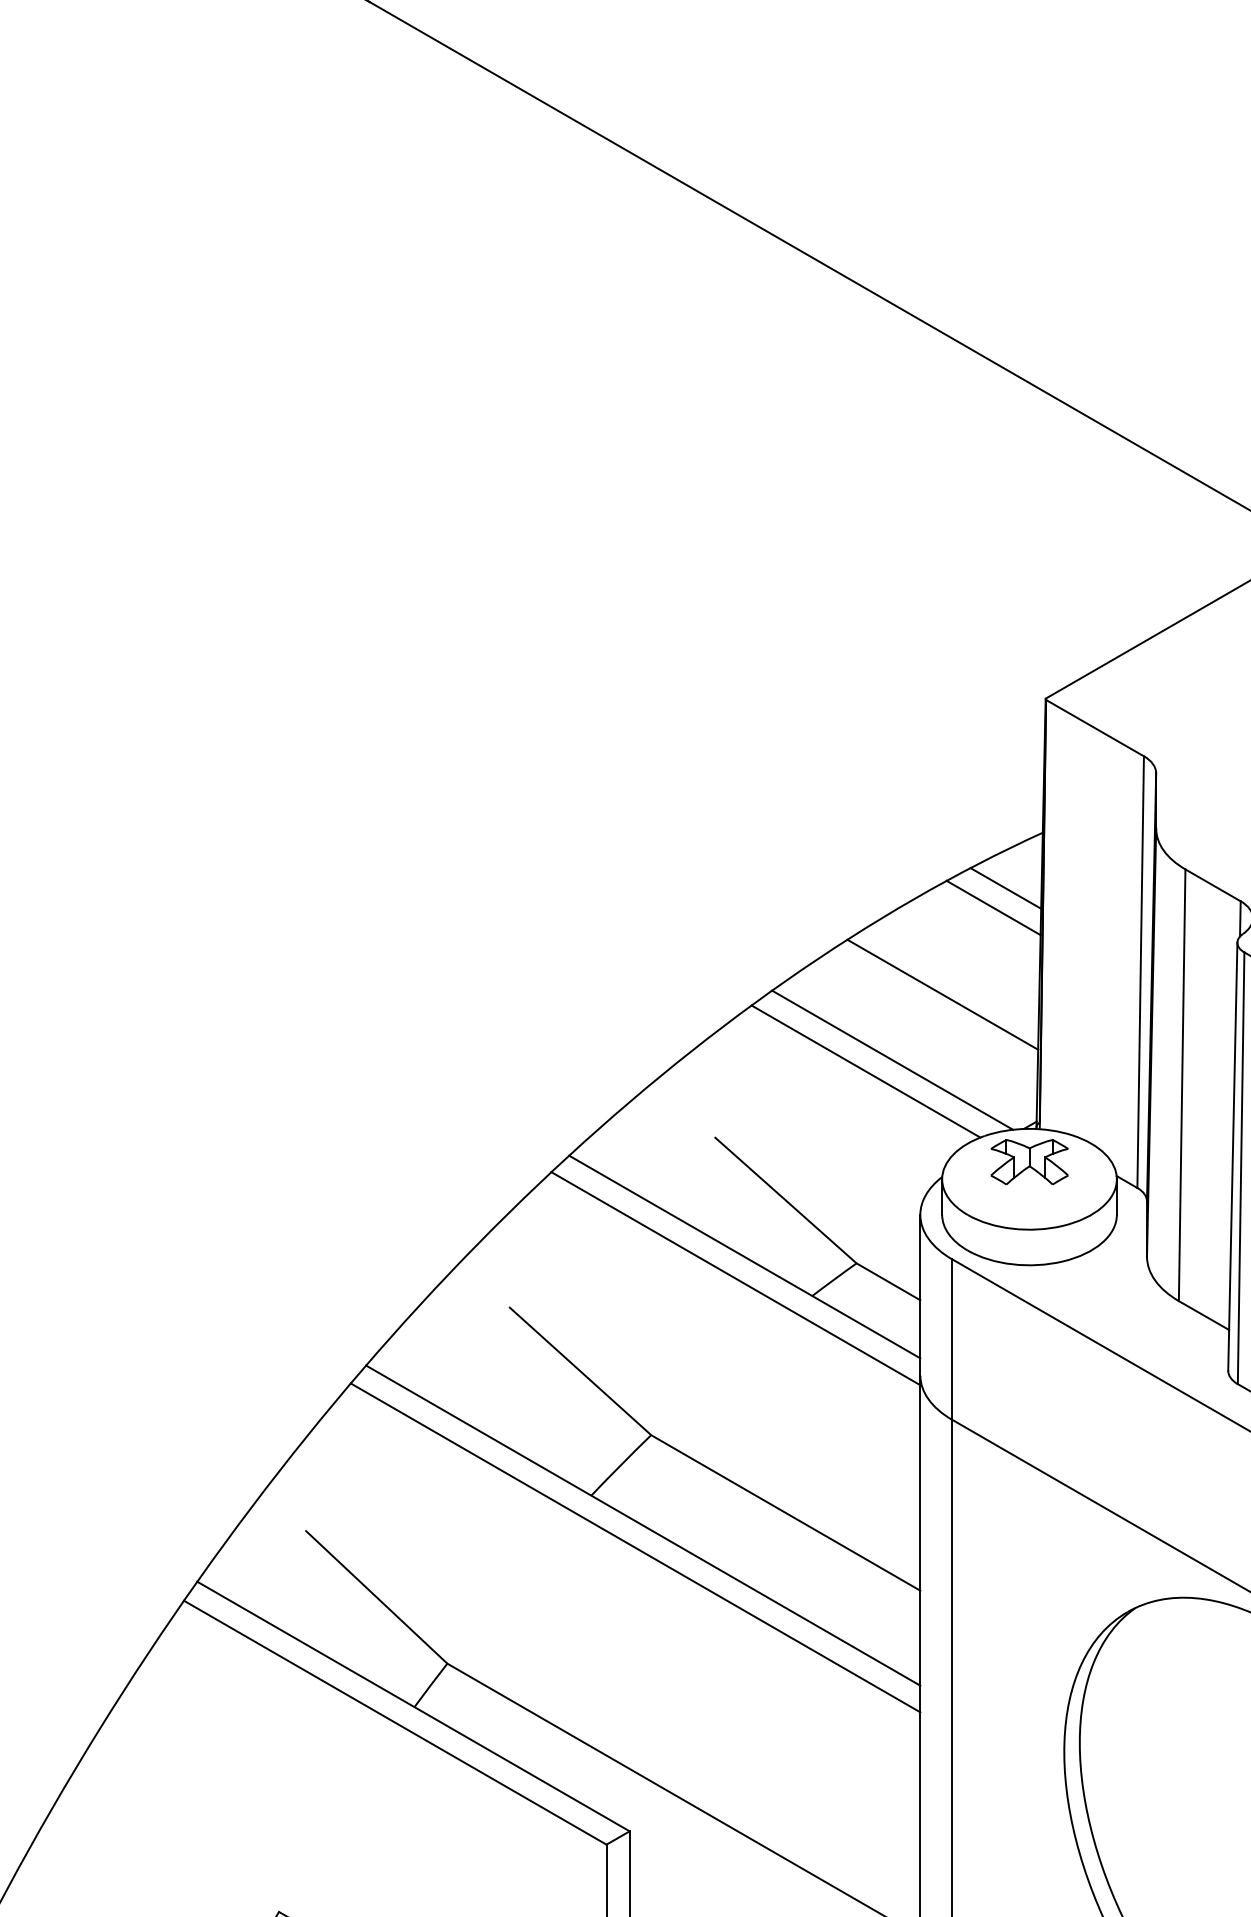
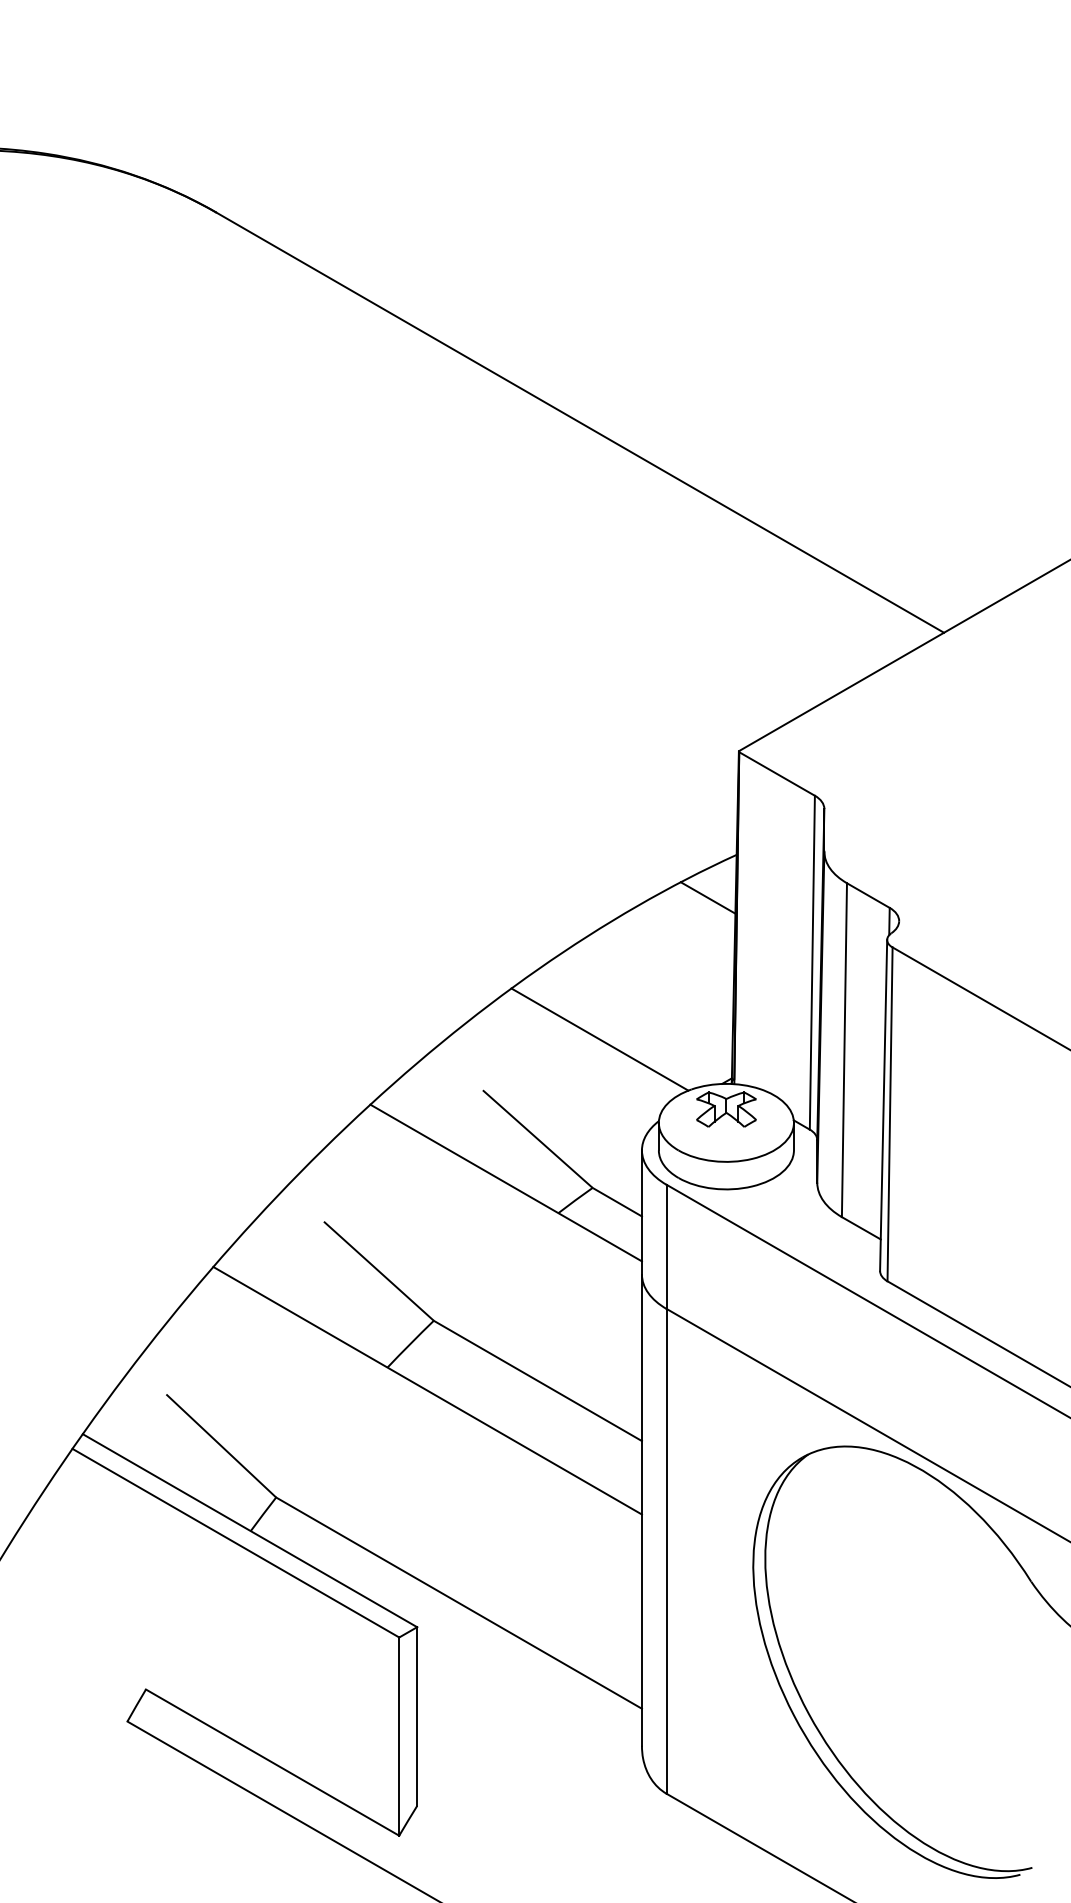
line: (993, 908) -> (698, 913), removed
line: (943, 993) -> (659, 979), removed
line: (892, 1059) -> (620, 1030), removed
line: (734, 1278) -> (498, 1199), removed
line: (635, 1547) -> (421, 1407), removed

